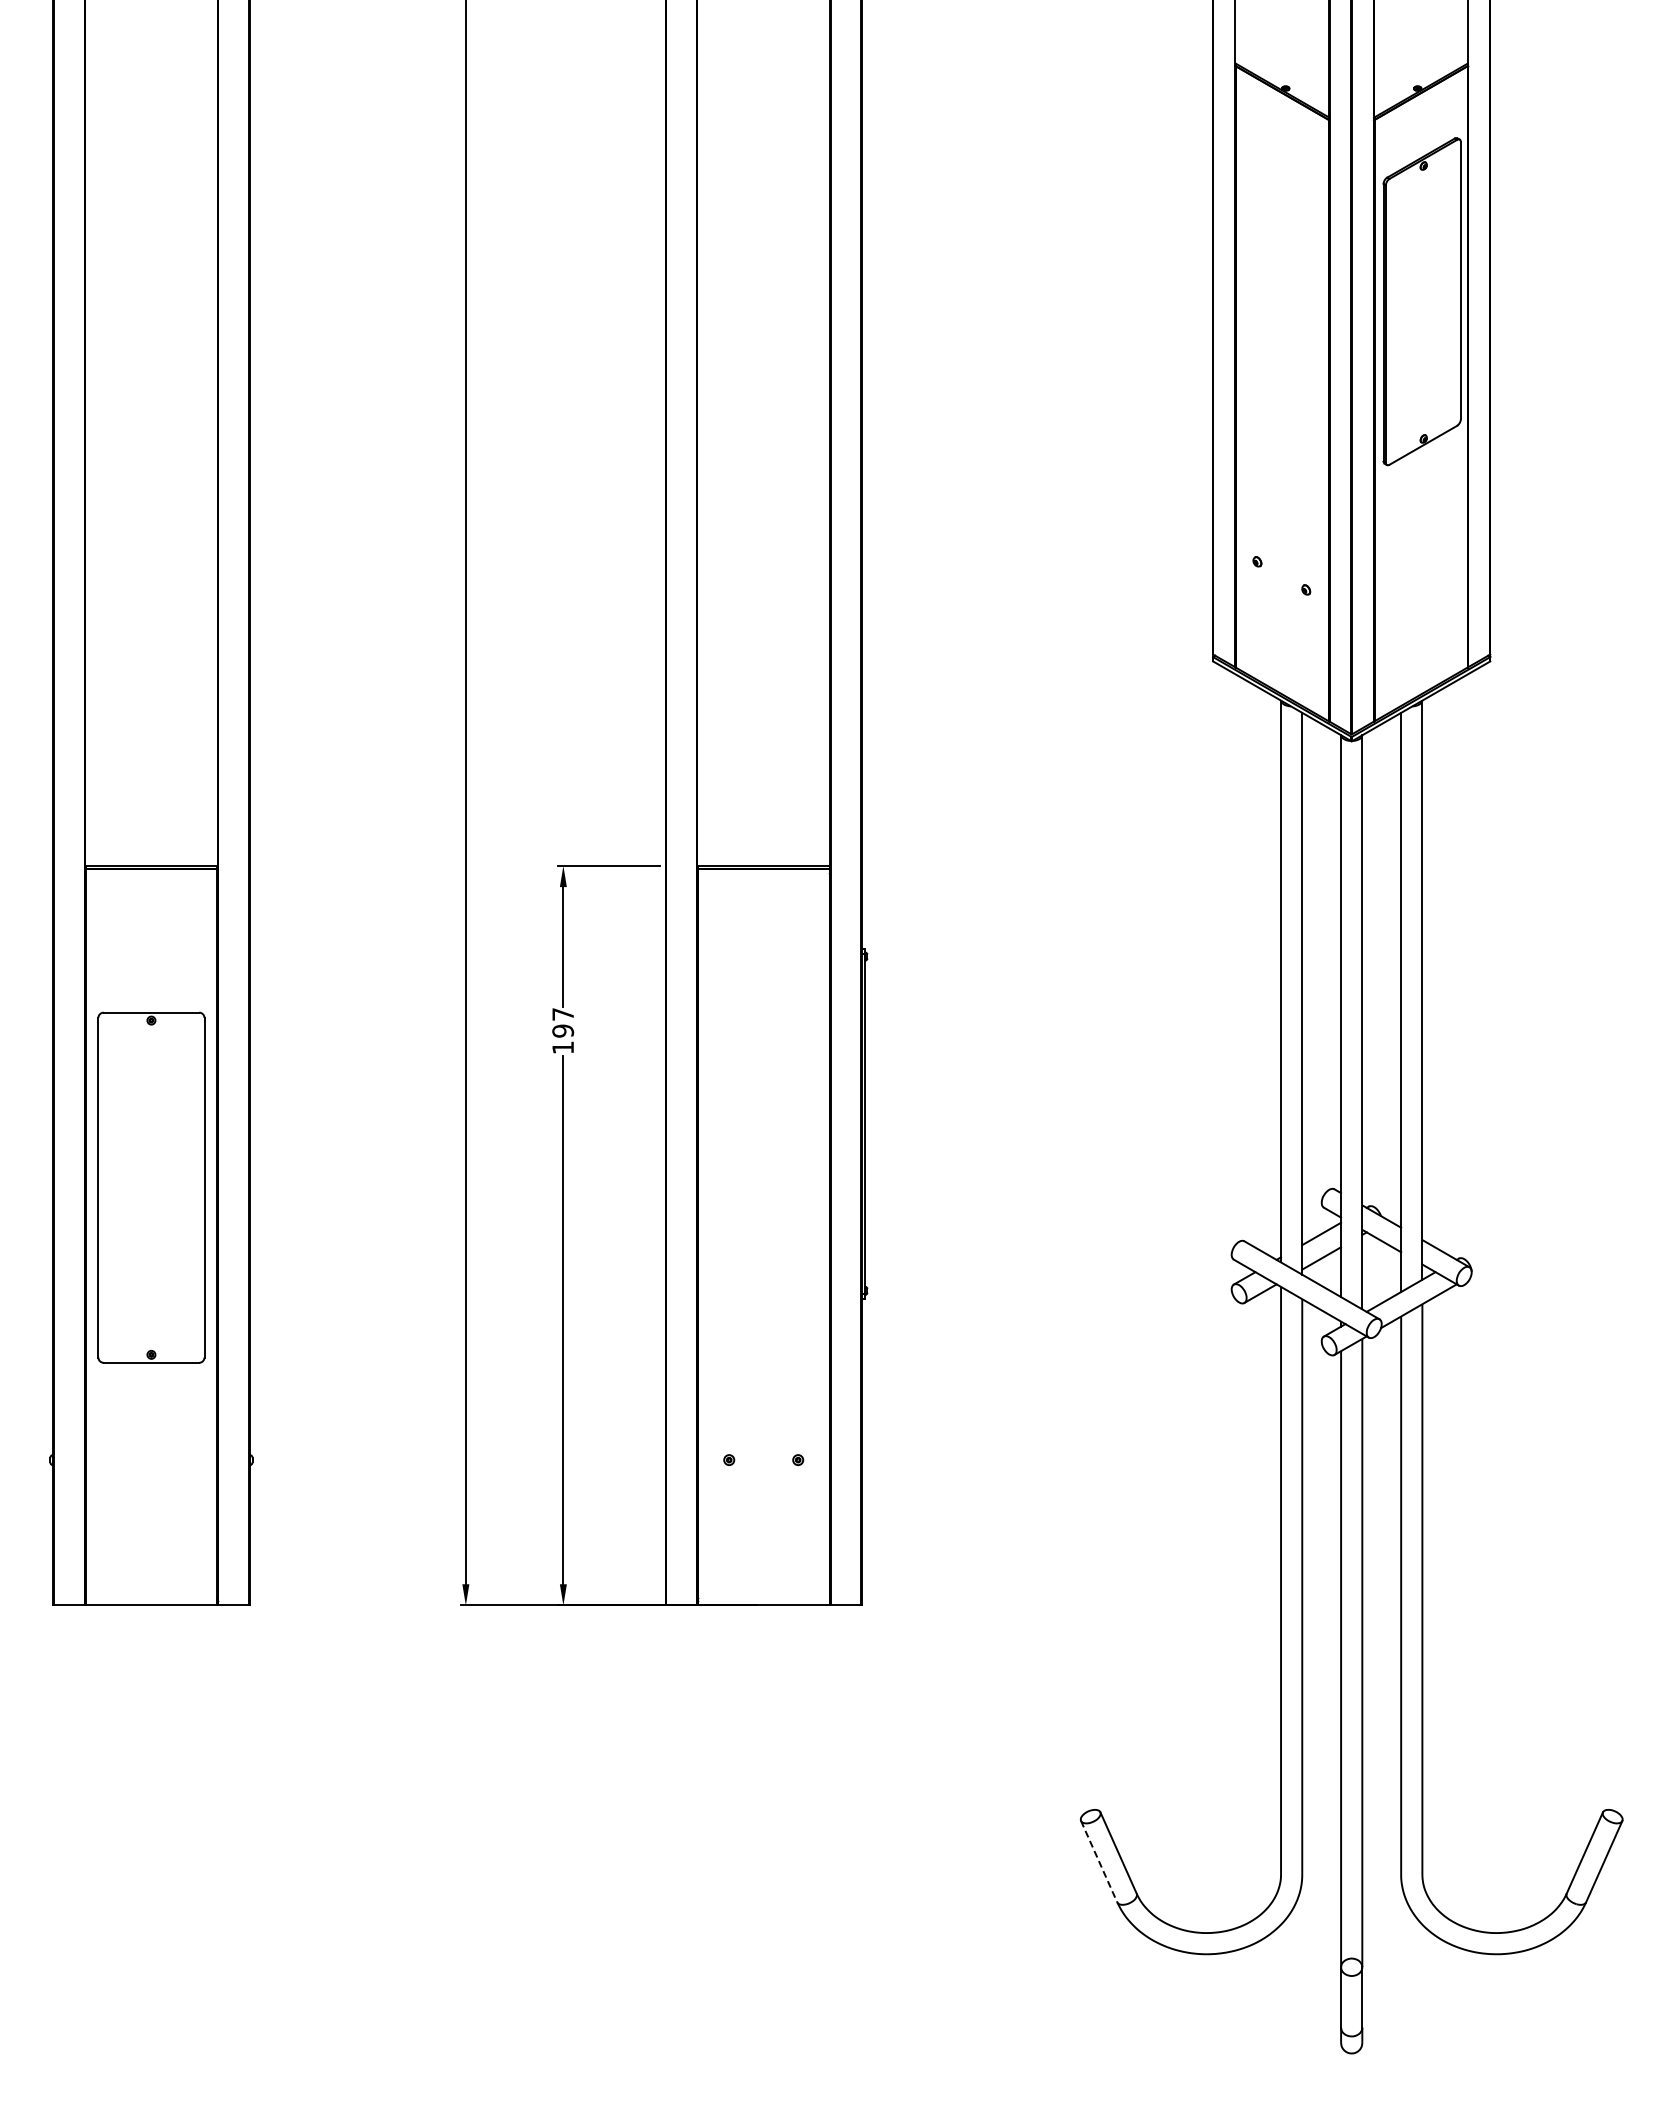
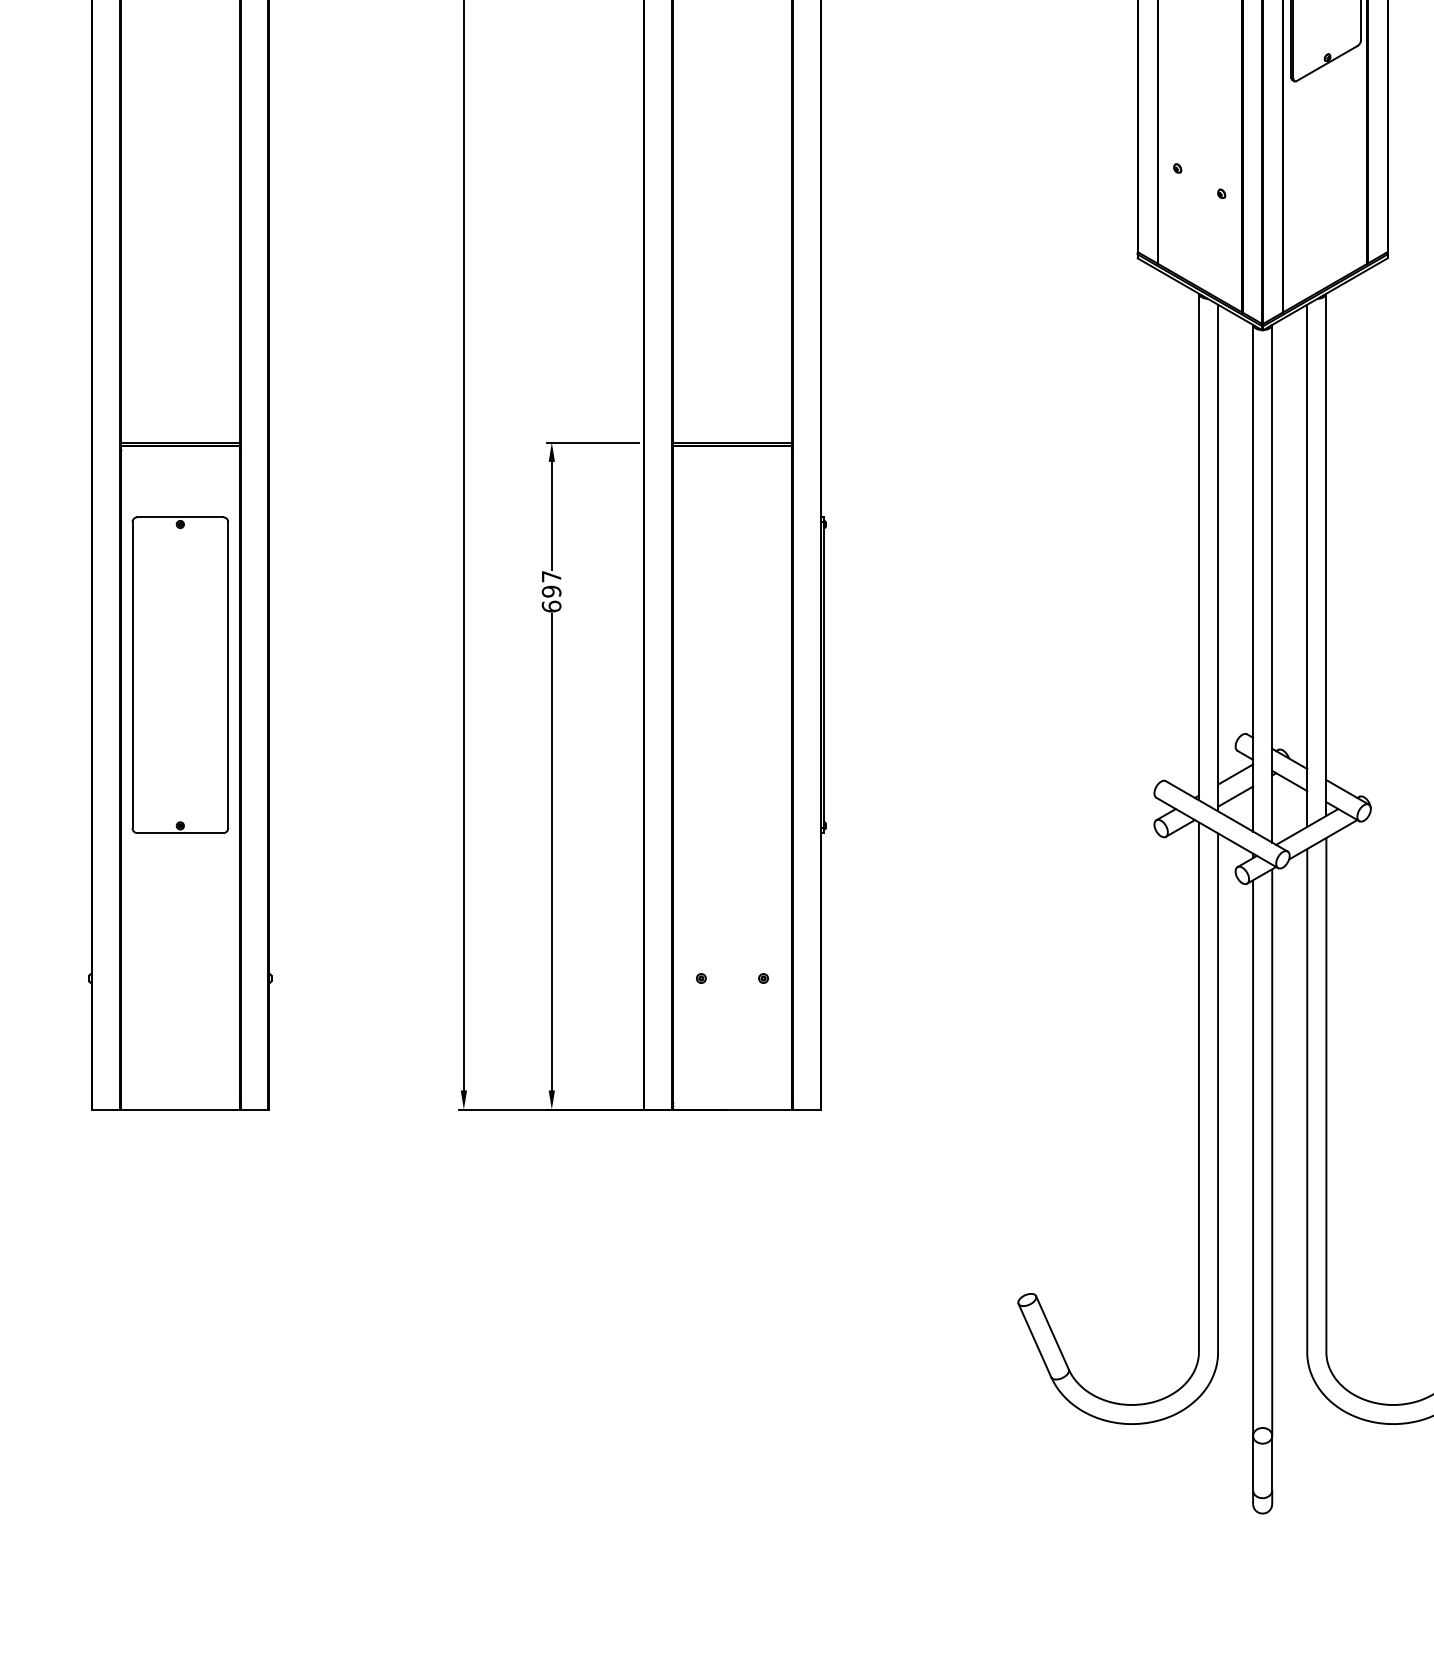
text: (563, 1047) -> (551, 606), 197 -> 697
part: (151, 1187) -> (180, 674), moved
line: (1099, 1861) -> (1035, 1340), dashed -> solid

